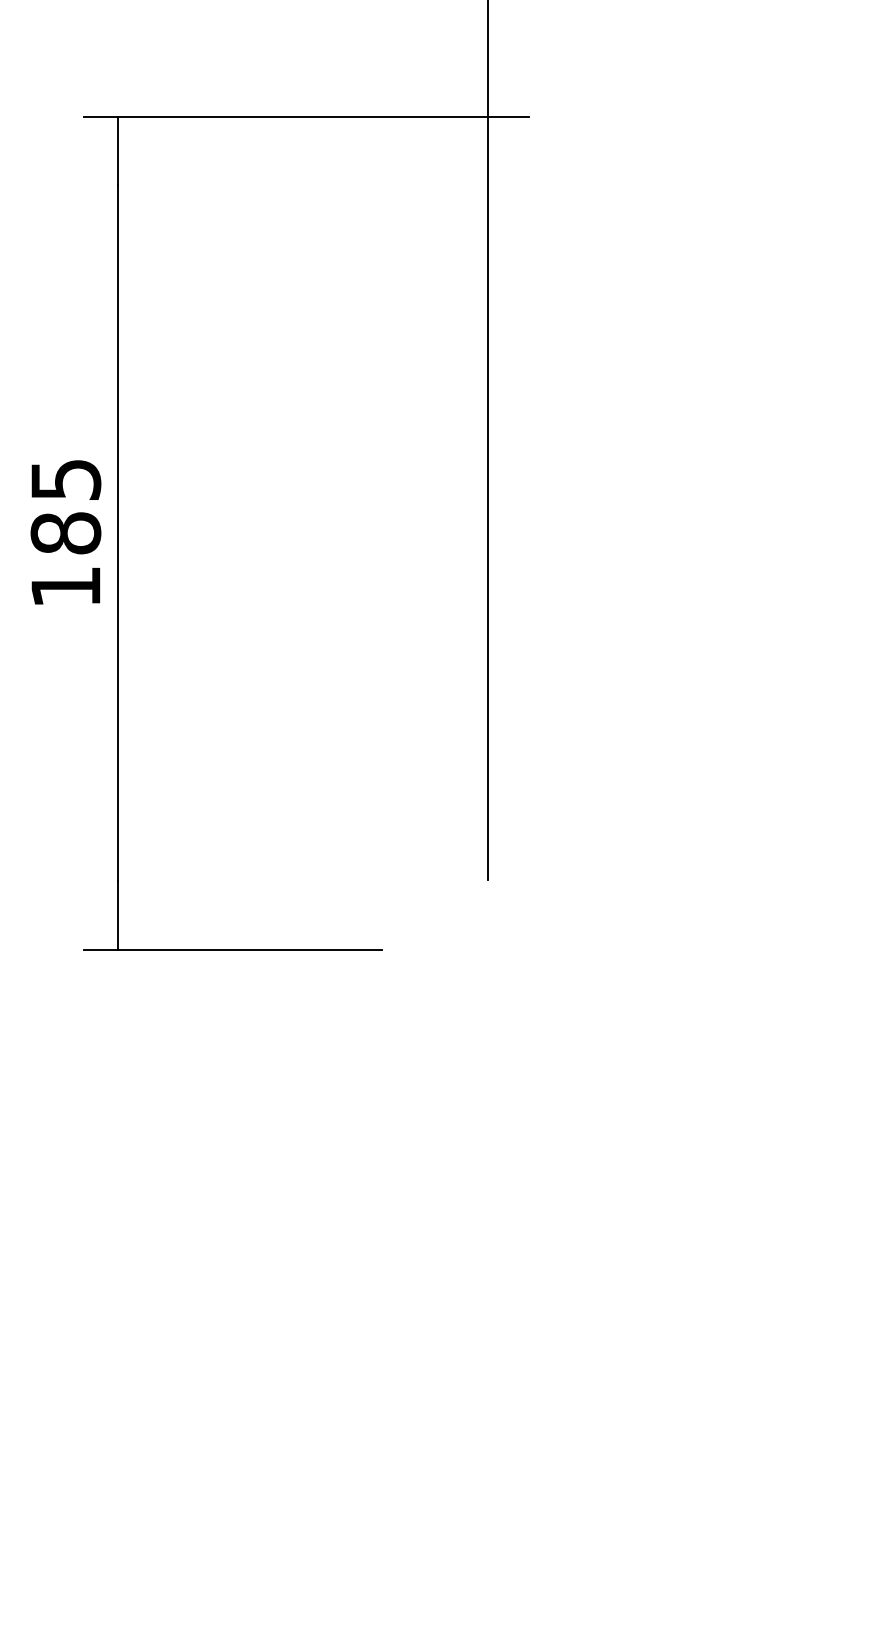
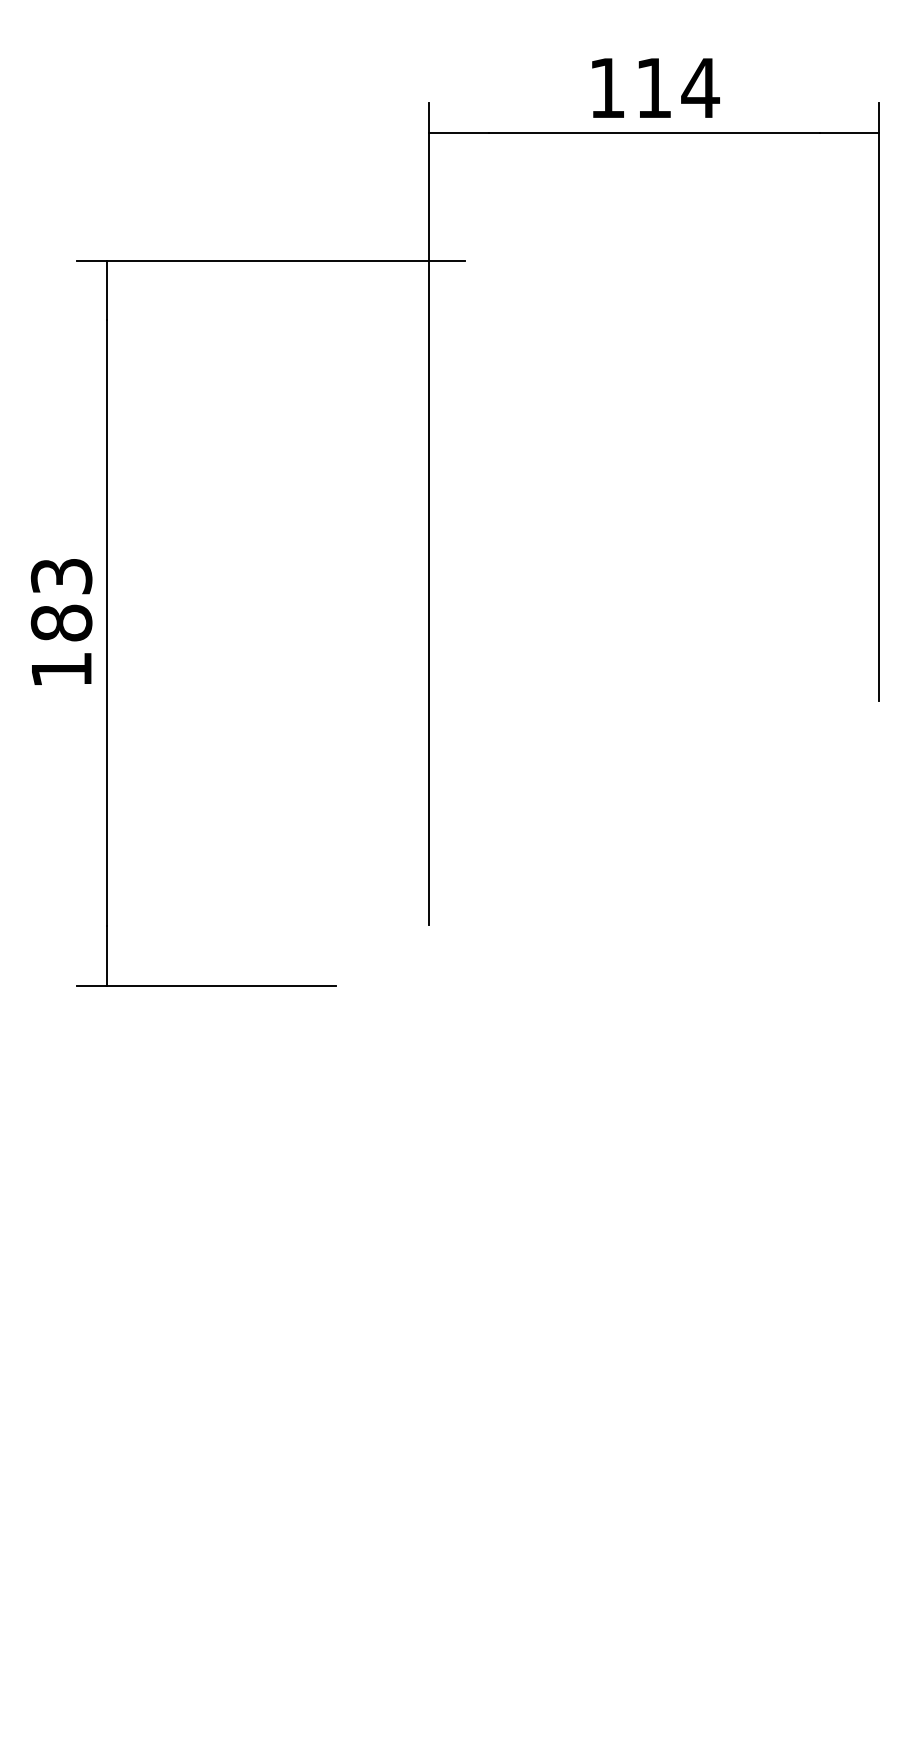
text: (64, 479) -> (60, 576), 185 -> 183

